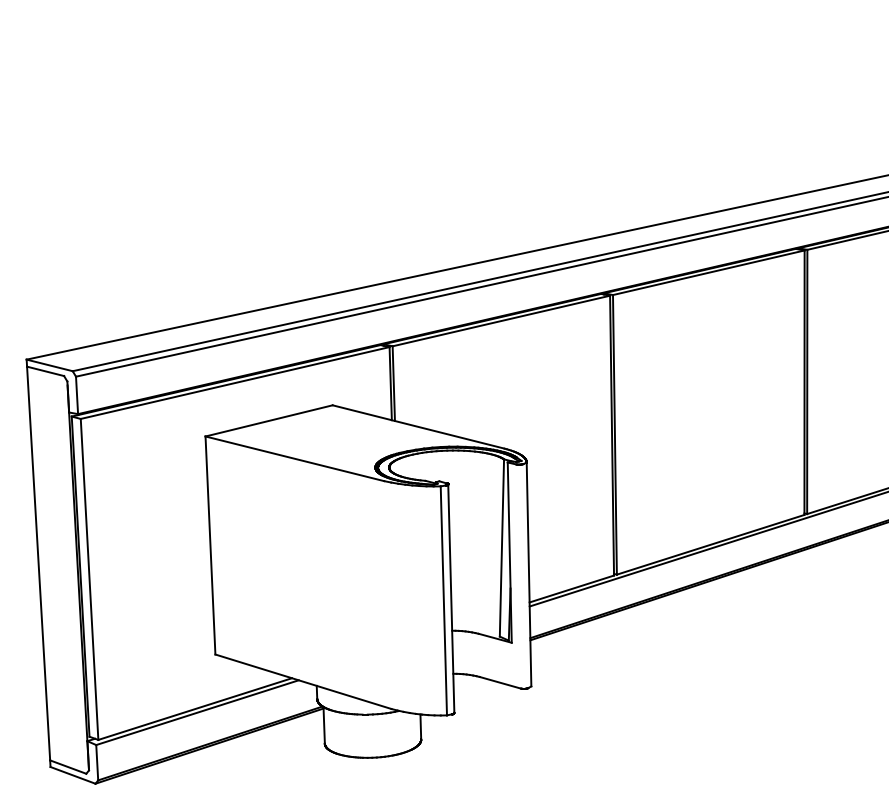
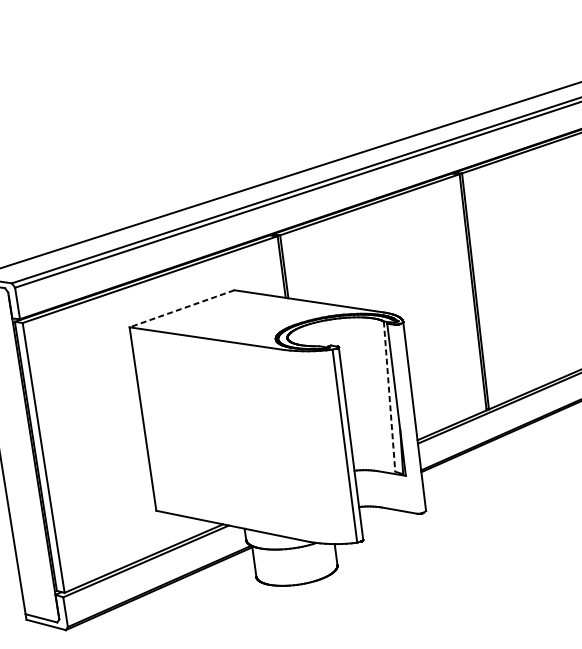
line: (268, 421) -> (181, 309), solid -> dashed
line: (501, 548) -> (389, 397), solid -> dashed

